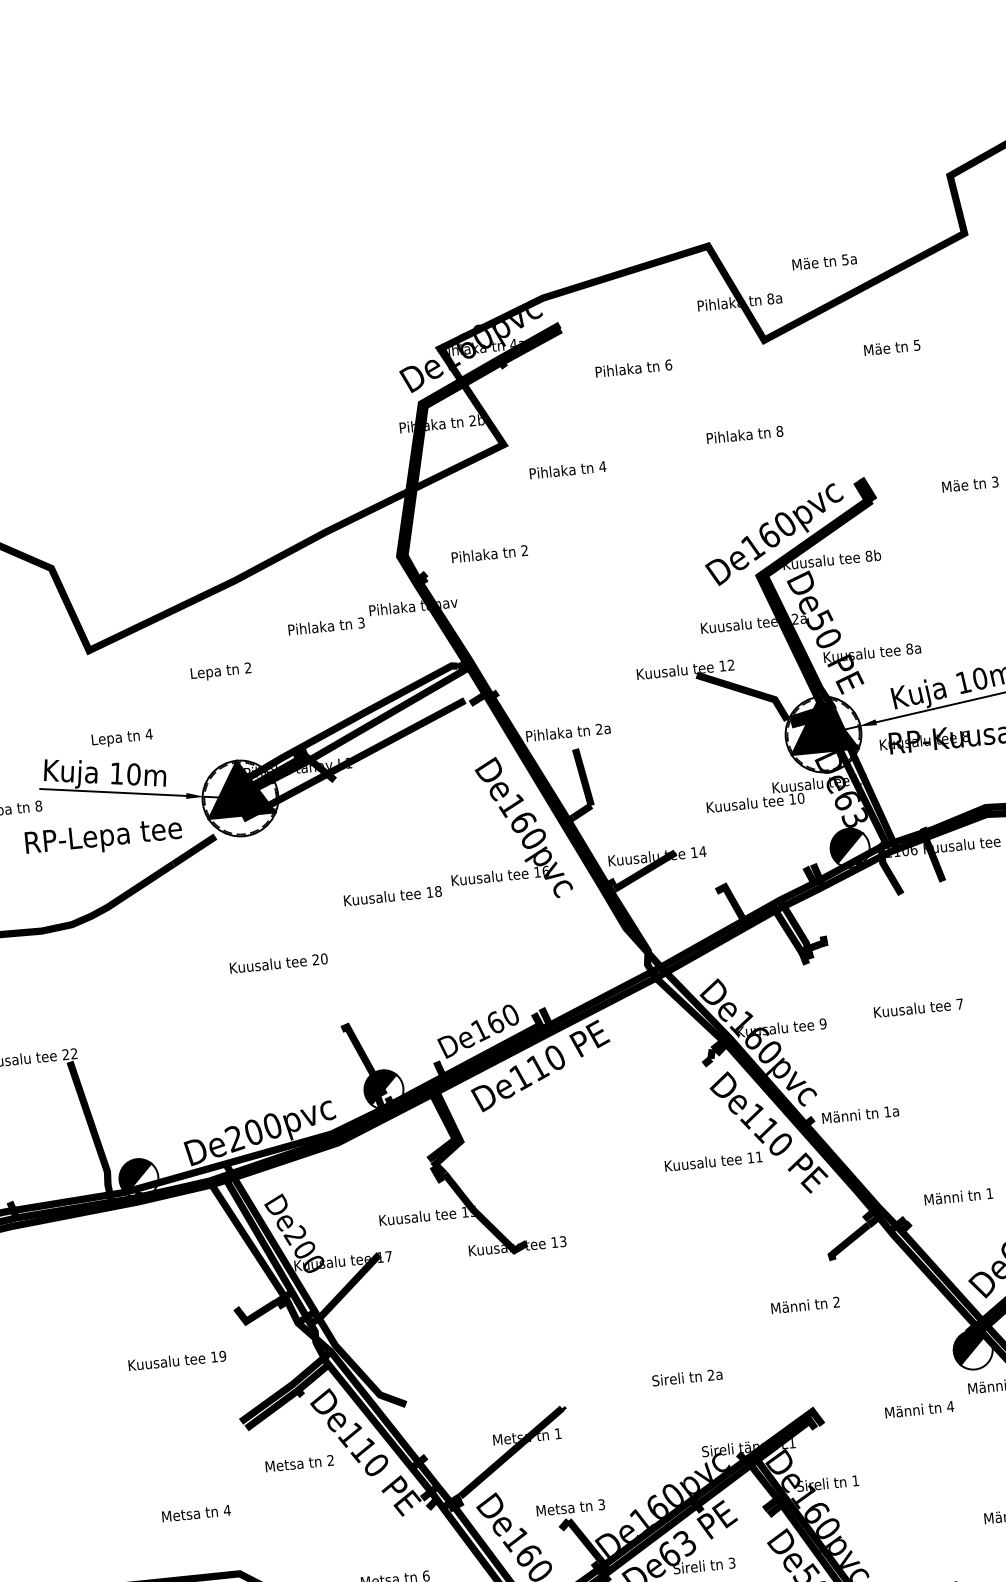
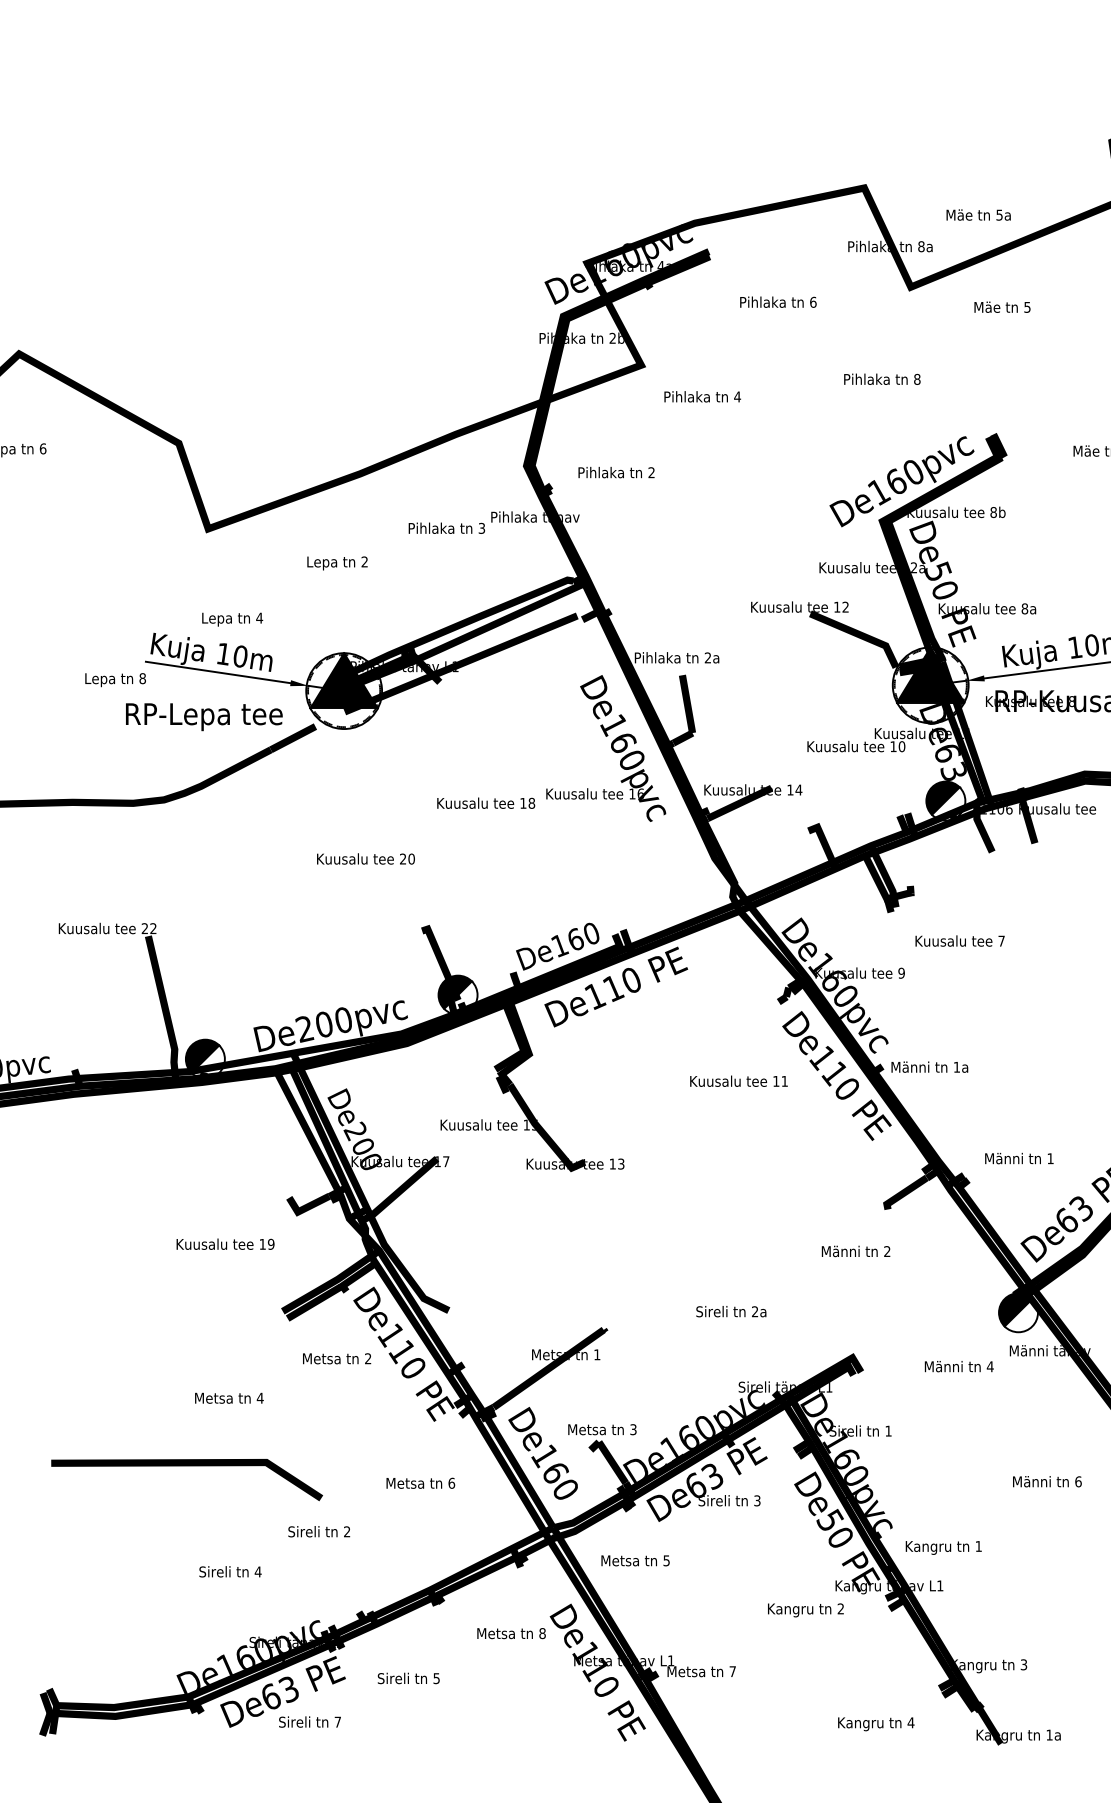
text: (892, 346) -> (1002, 306), moved
text: (917, 1007) -> (959, 940), moved
text: (713, 1160) -> (738, 1080), moved

